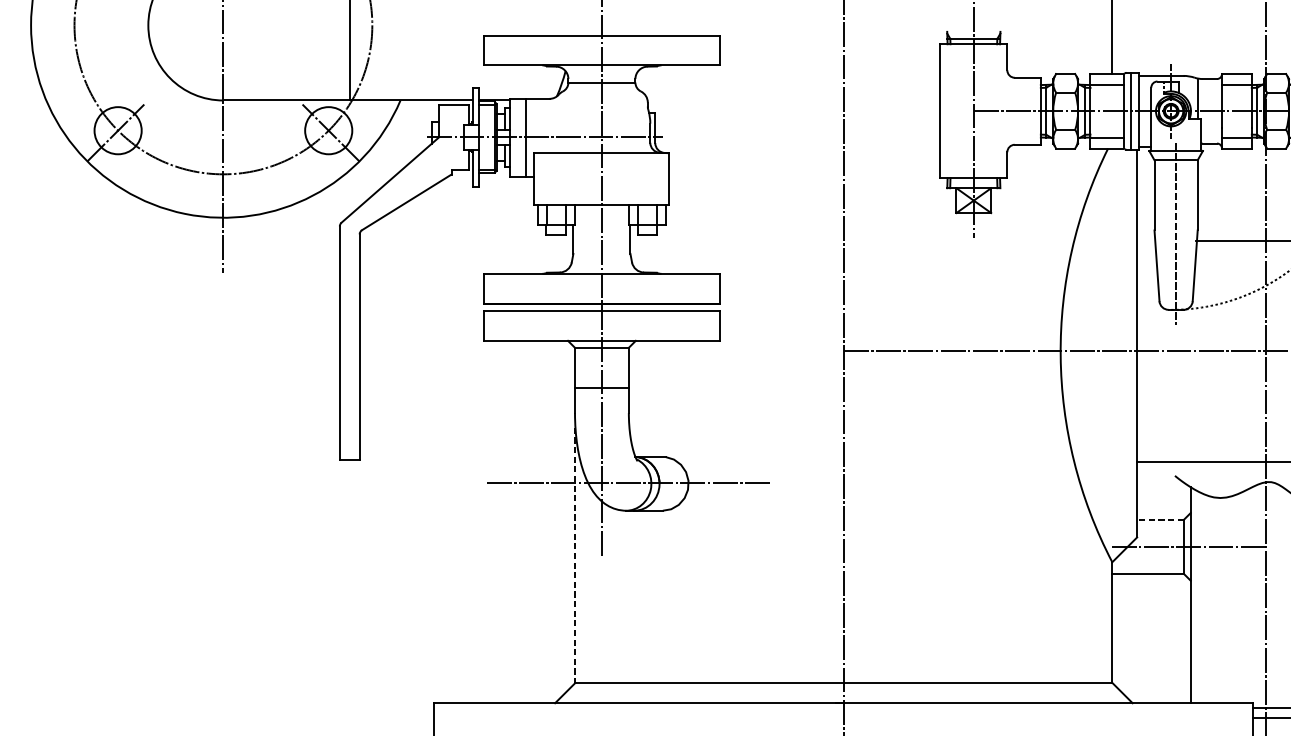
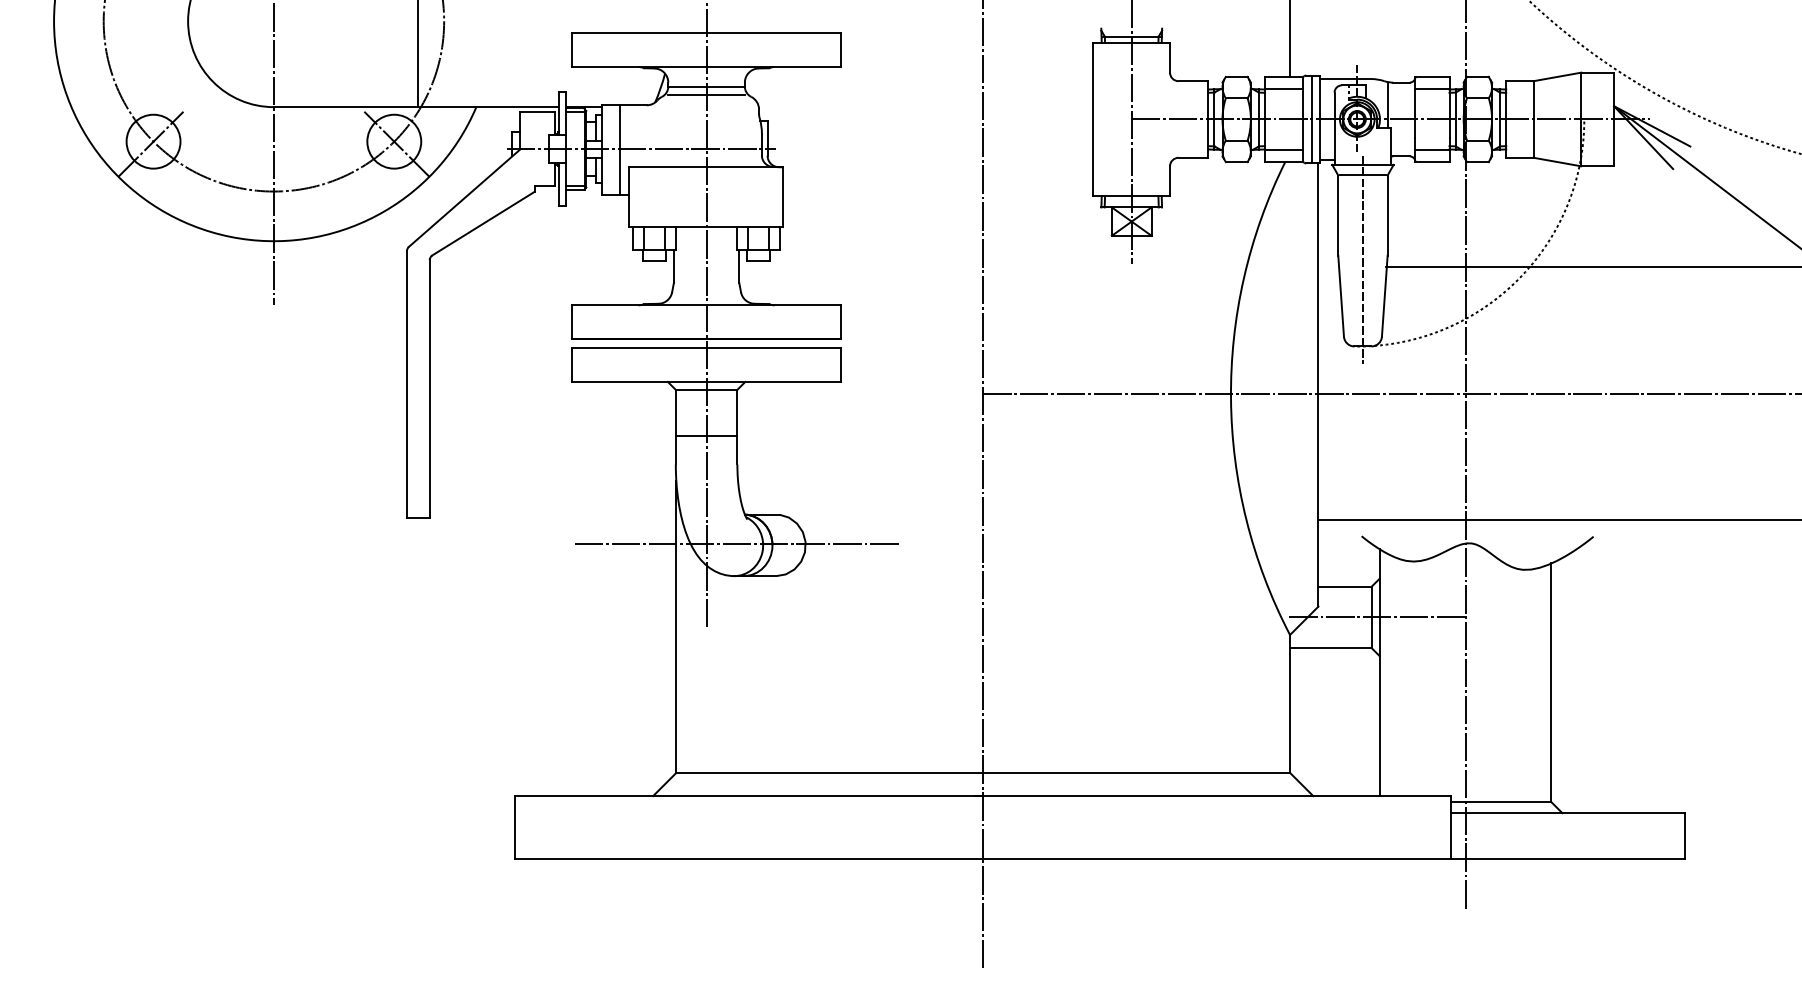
line: (601, 90) -> (706, 95), added
line: (1160, 519) -> (1345, 586), dashed -> solid
line: (575, 555) -> (676, 627), dashed -> solid

